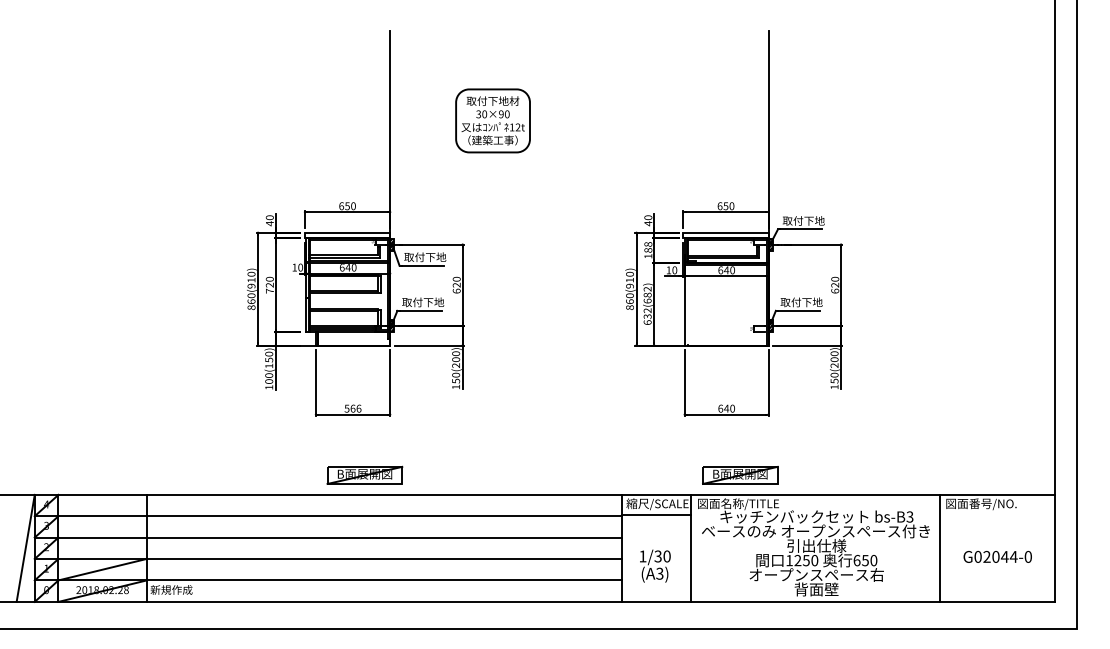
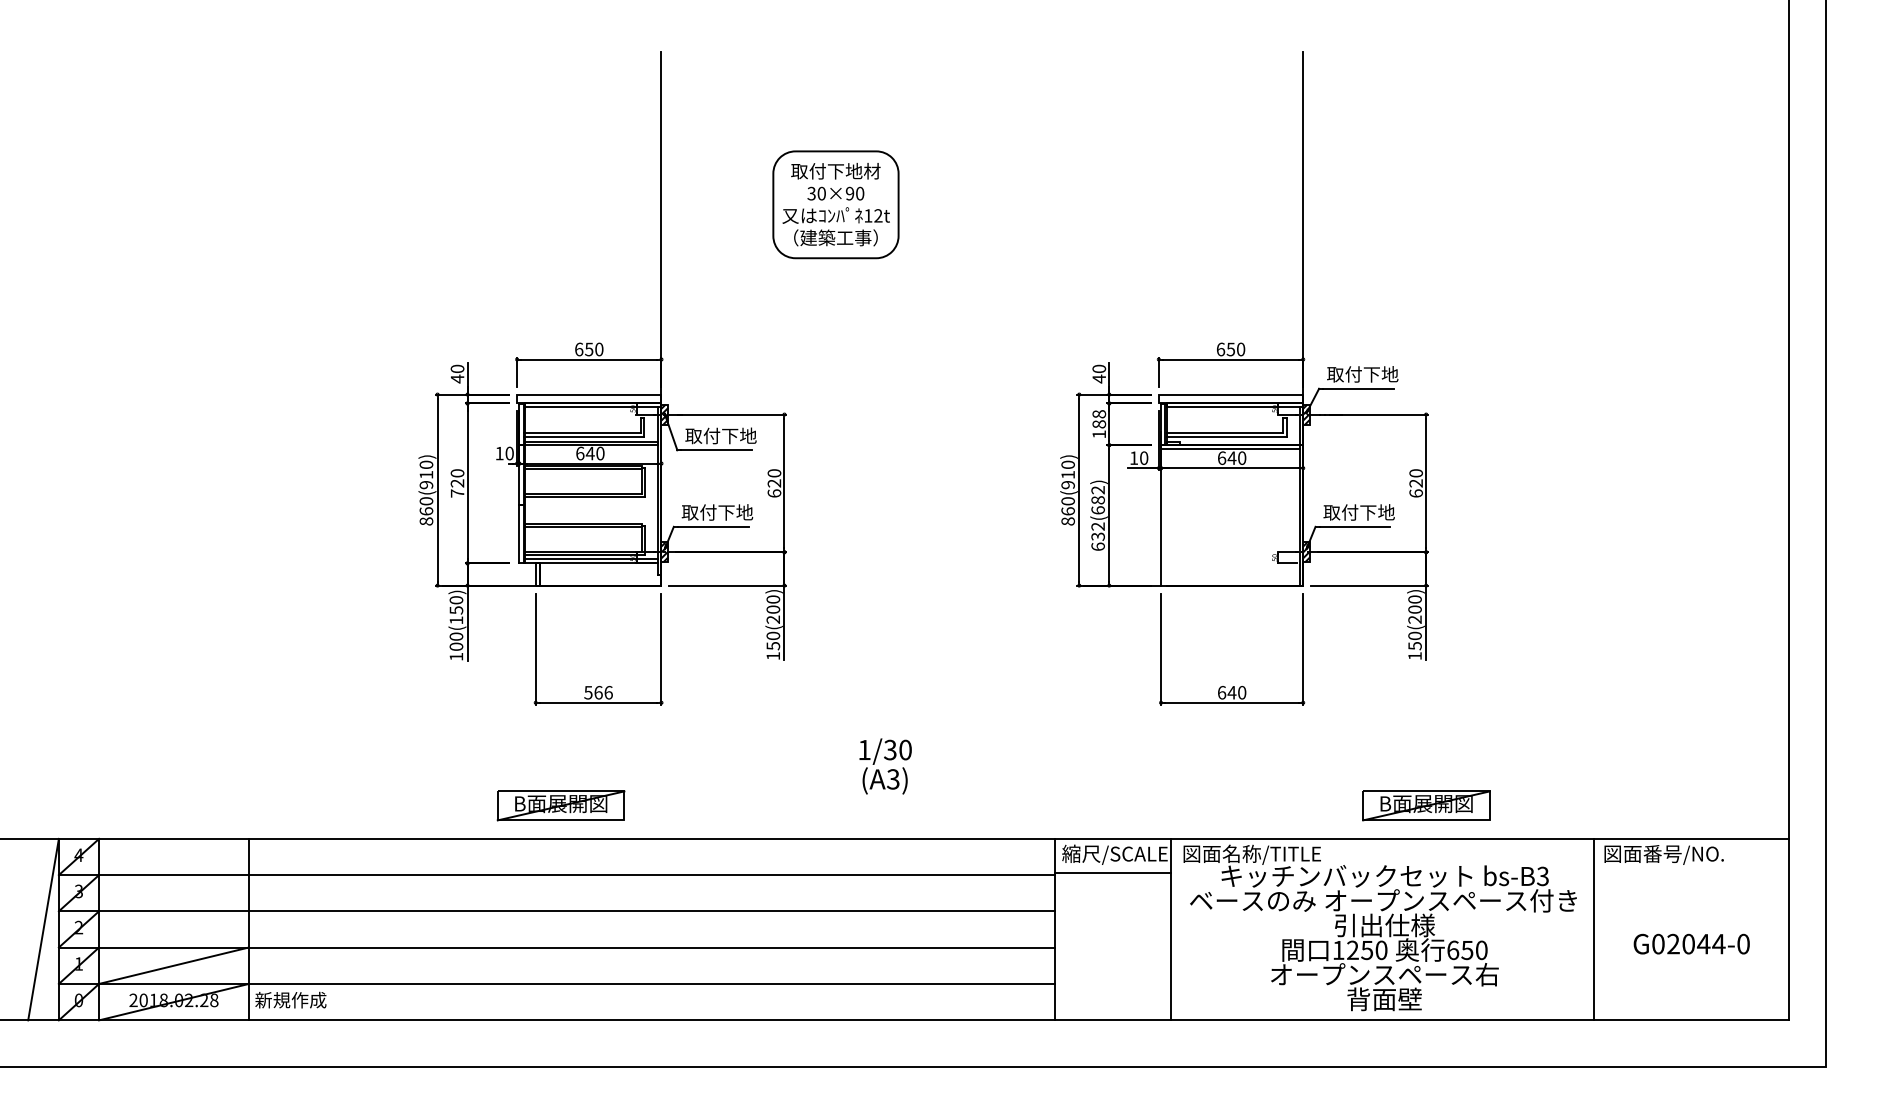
part: (364, 474) -> (560, 804), moved
part: (740, 475) -> (1426, 806), moved
text: (655, 565) -> (885, 765), moved

